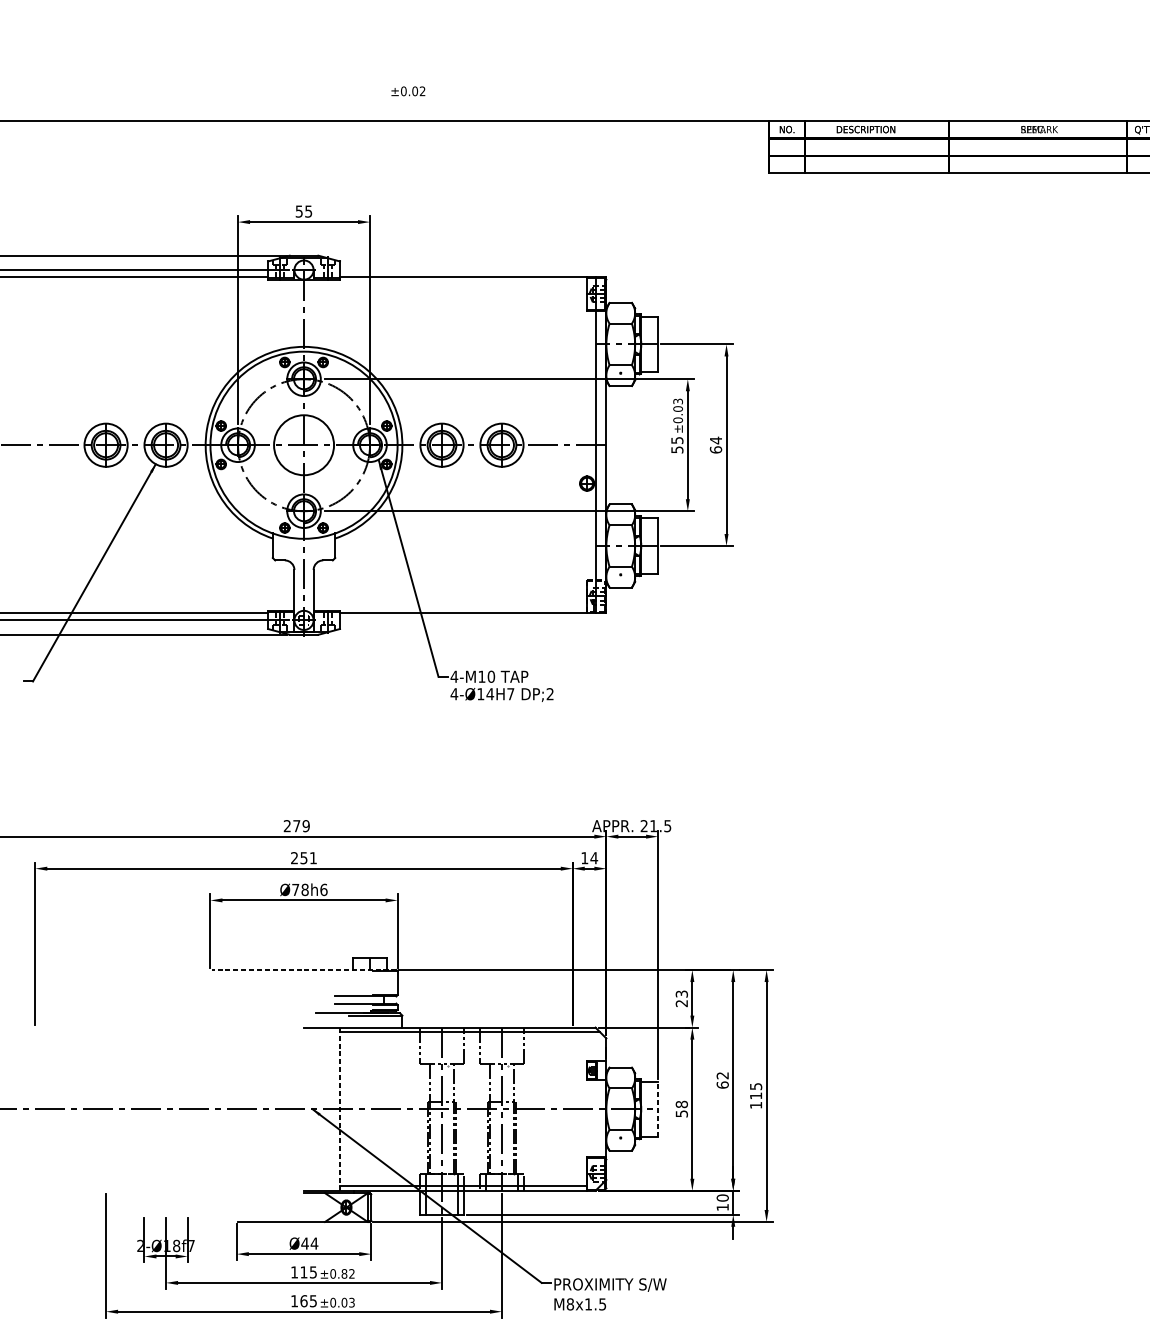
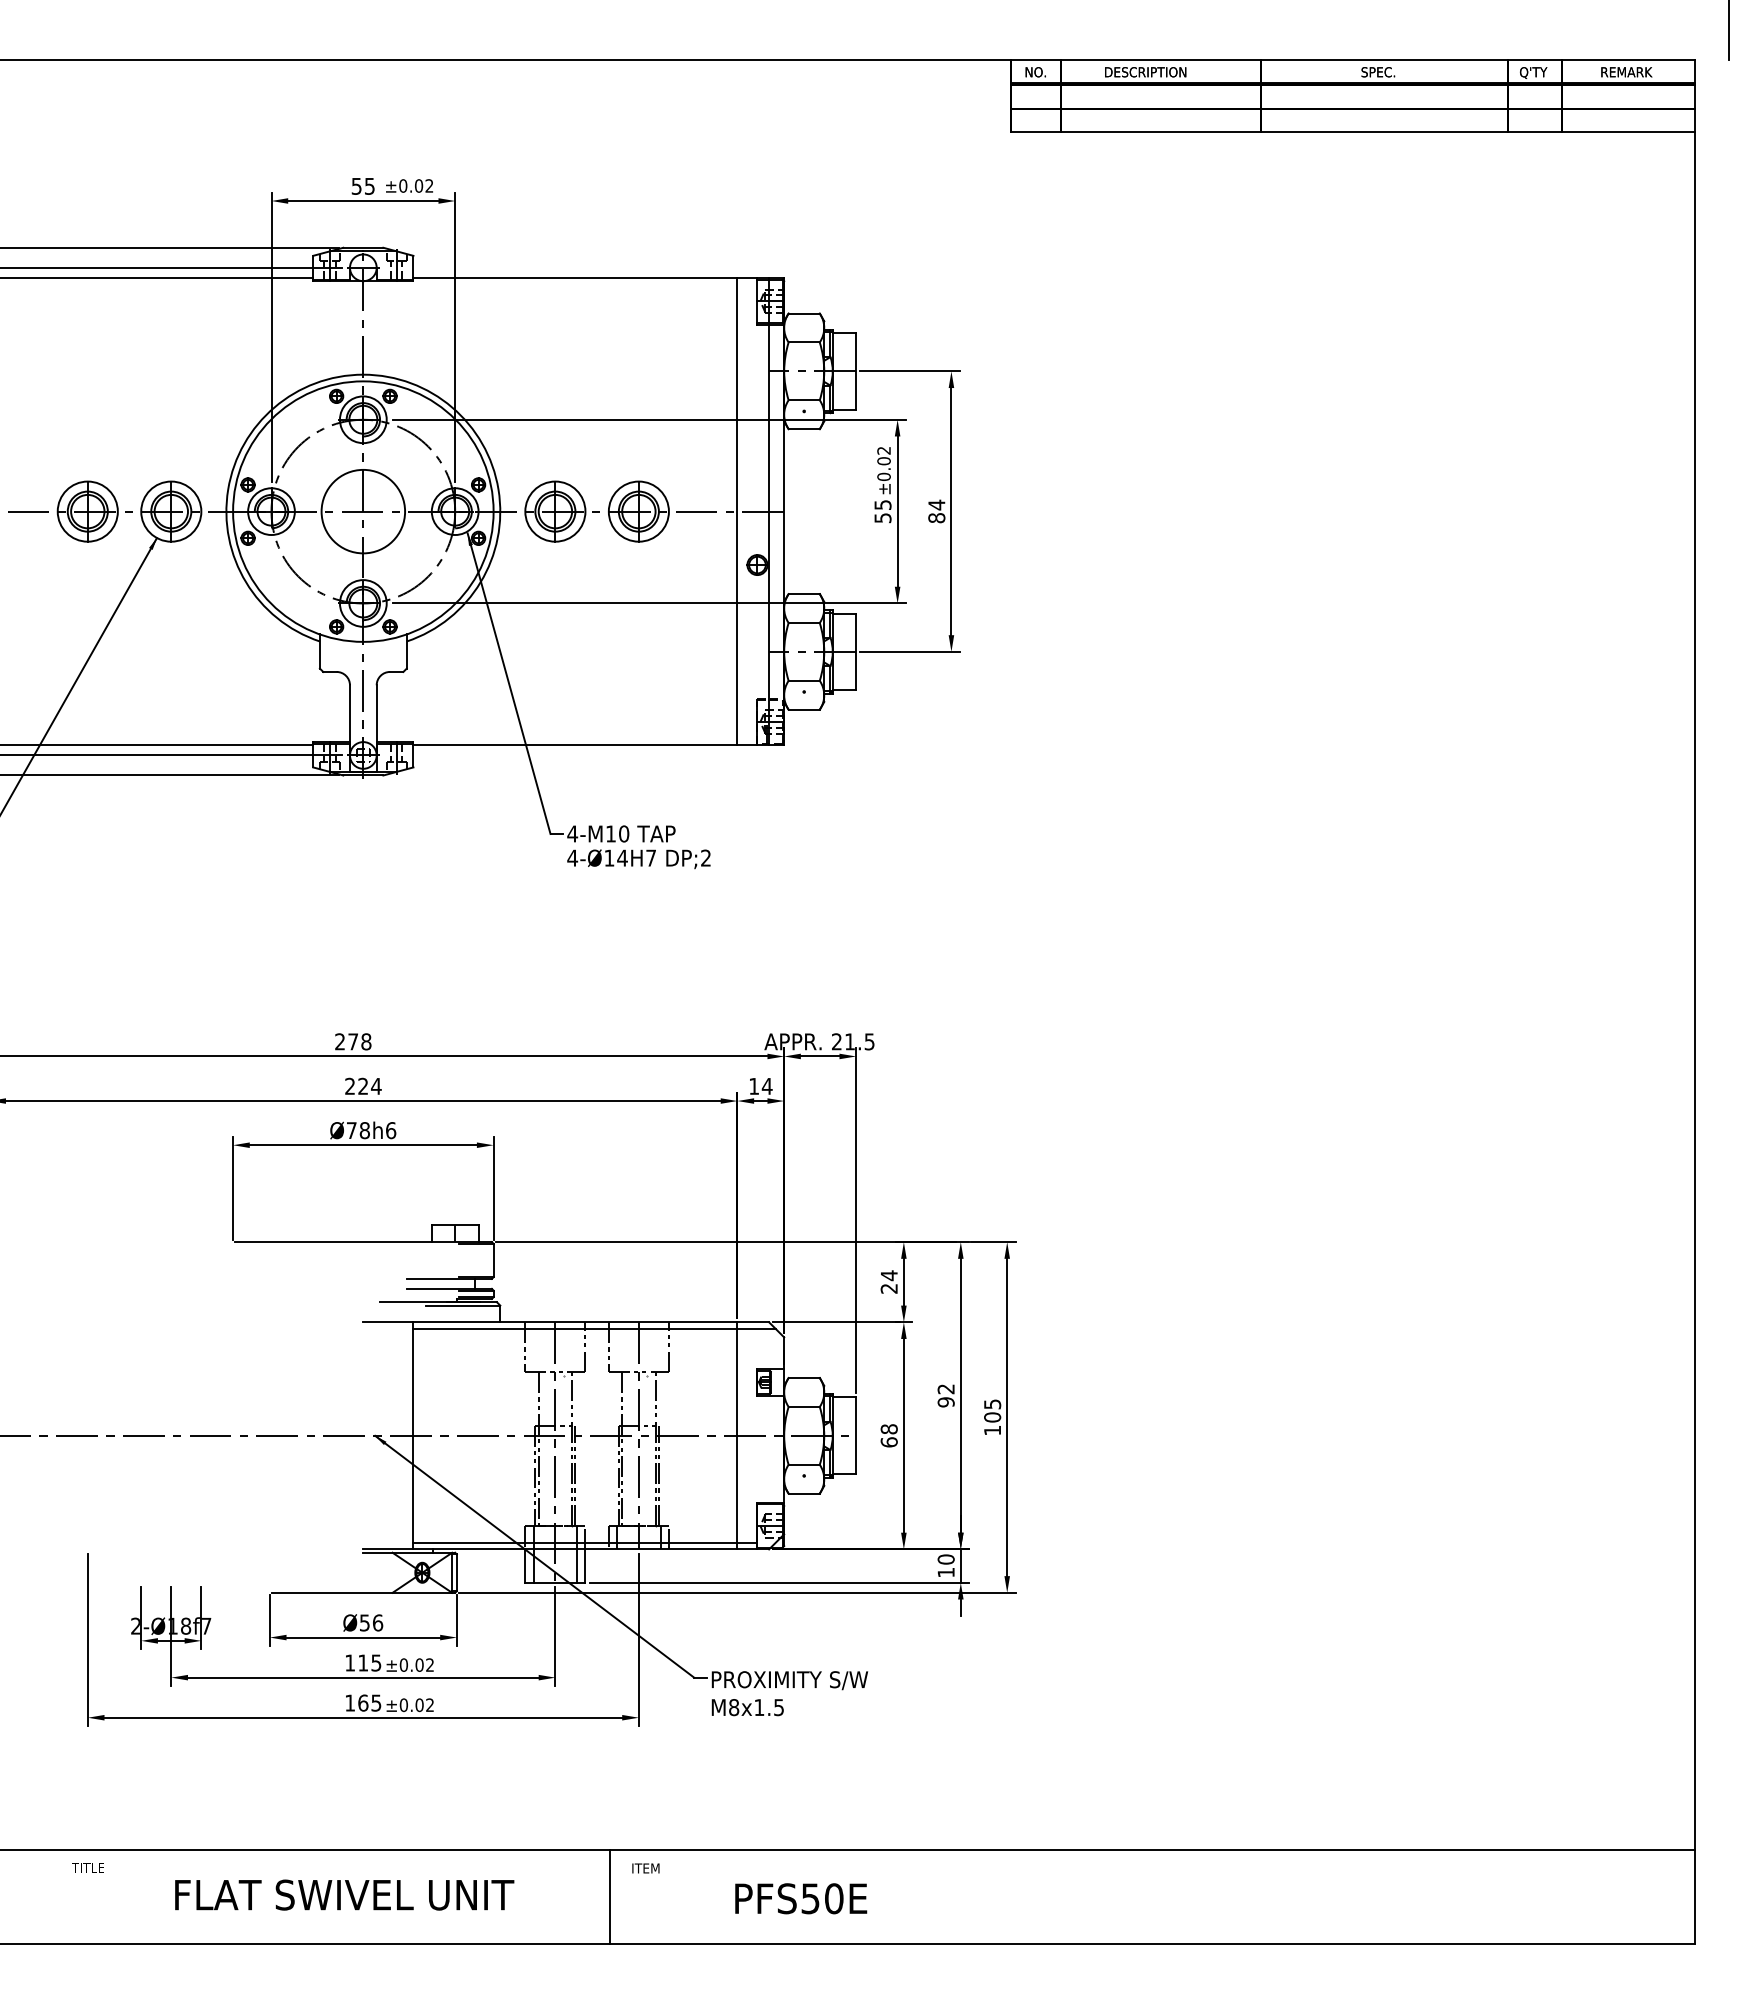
text: (408, 90) -> (409, 185), moved
text: (1039, 129) -> (1386, 72), REMARK -> SPEC.
text: (678, 401) -> (884, 450), ±0.03 -> ±0.02
line: (572, 445) -> (737, 511), added
text: (715, 450) -> (936, 518), 64 -> 84
text: (306, 825) -> (366, 1041), 279 -> 278
text: (308, 857) -> (369, 1085), 251 -> 224
line: (304, 970) -> (363, 1242), dashed -> solid
text: (681, 994) -> (888, 1275), 23 -> 24
text: (722, 1085) -> (945, 1402), 62 -> 92
text: (756, 1096) -> (992, 1417), 115 -> 105
line: (340, 1108) -> (413, 1435), dashed -> solid
line: (572, 1108) -> (737, 1435), added
line: (658, 1108) -> (856, 1435), dashed -> solid
text: (681, 1113) -> (888, 1442), 58 -> 68
text: (309, 1243) -> (371, 1622), Ø44 -> Ø56
text: (344, 1273) -> (419, 1664), ±0.82 -> ±0.02
text: (351, 1302) -> (429, 1705), ±0.03 -> ±0.02

